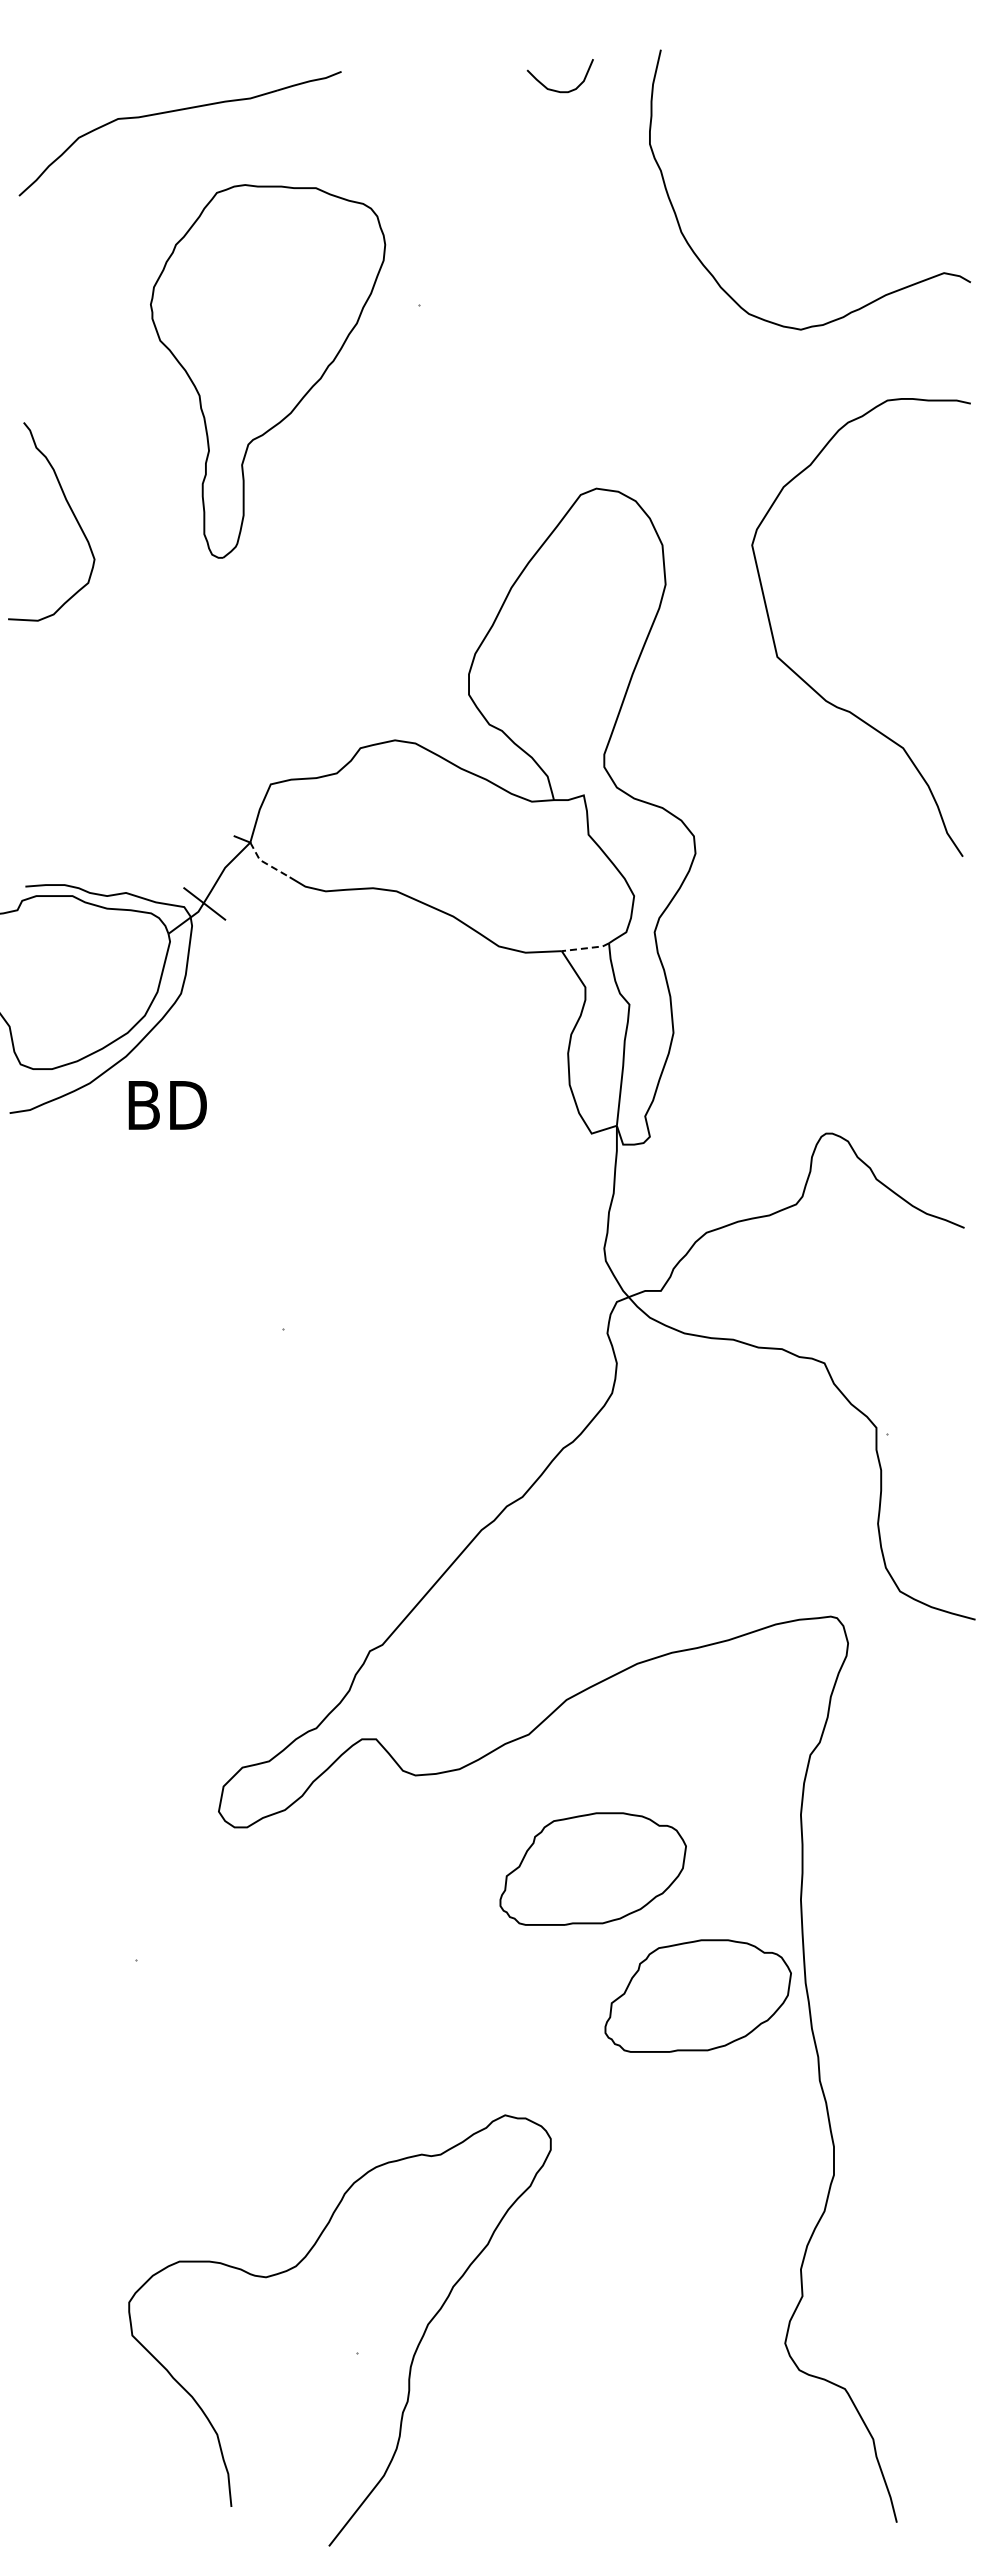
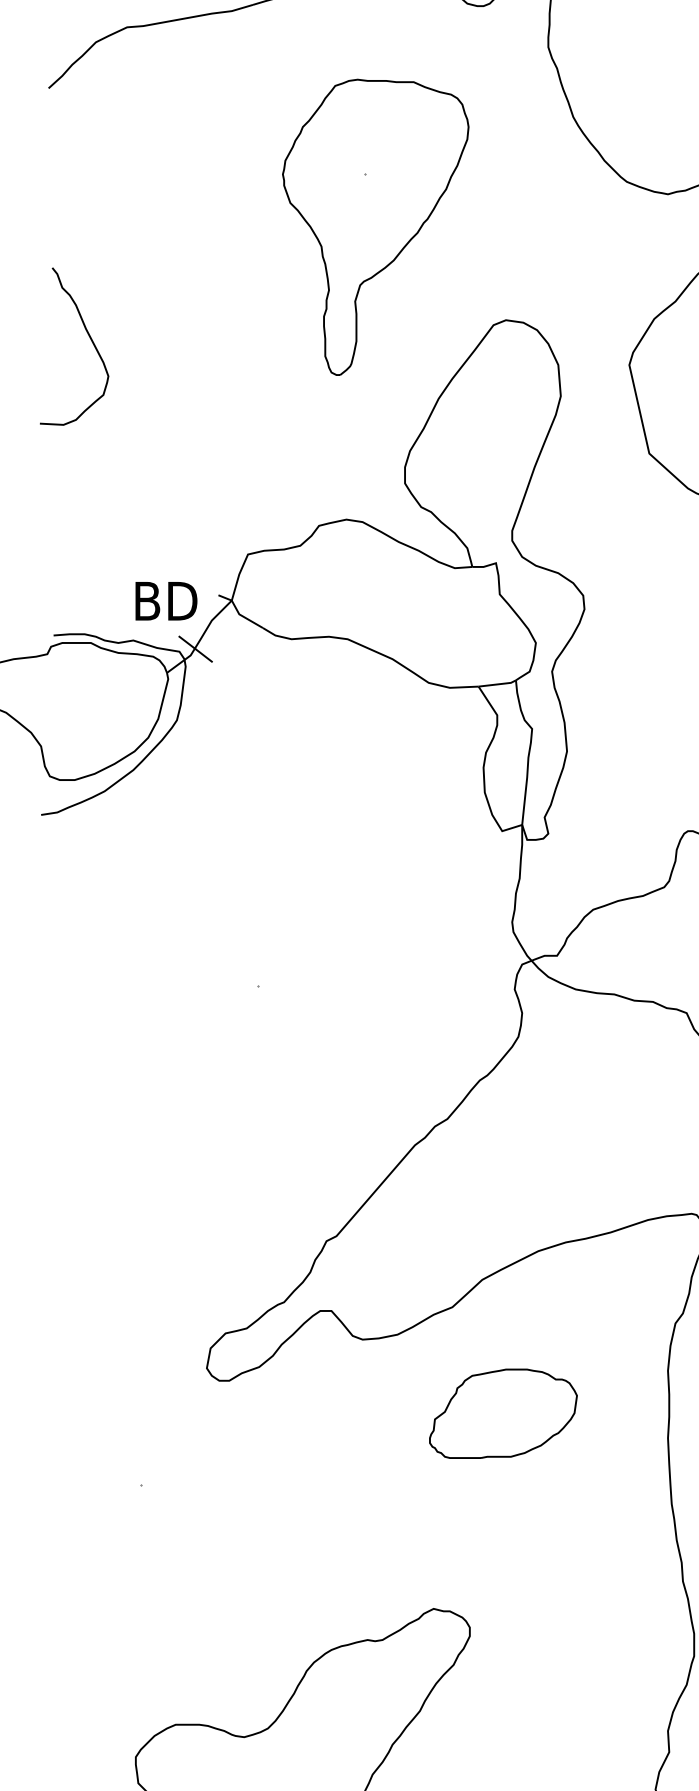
part: (268, 371) -> (376, 227), moved
line: (265, 863) -> (243, 617), dashed -> solid
line: (586, 948) -> (498, 684), dashed -> solid
text: (167, 1105) -> (166, 601), moved
part: (697, 1995) -> (586, 1513), removed

